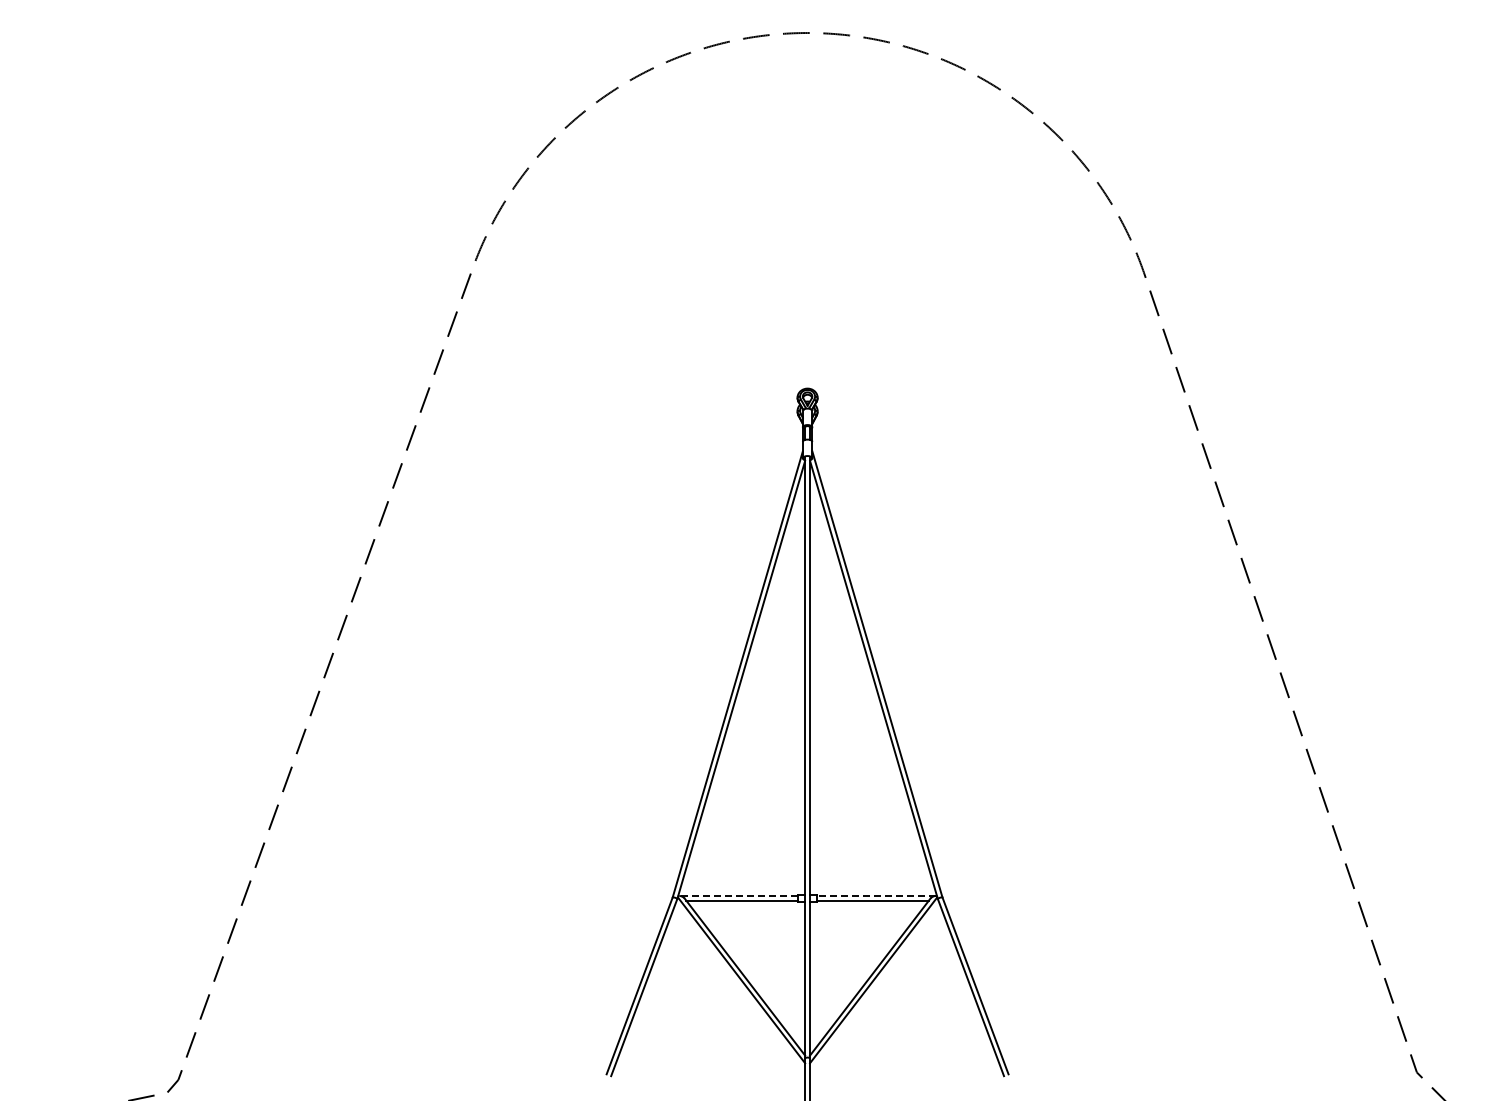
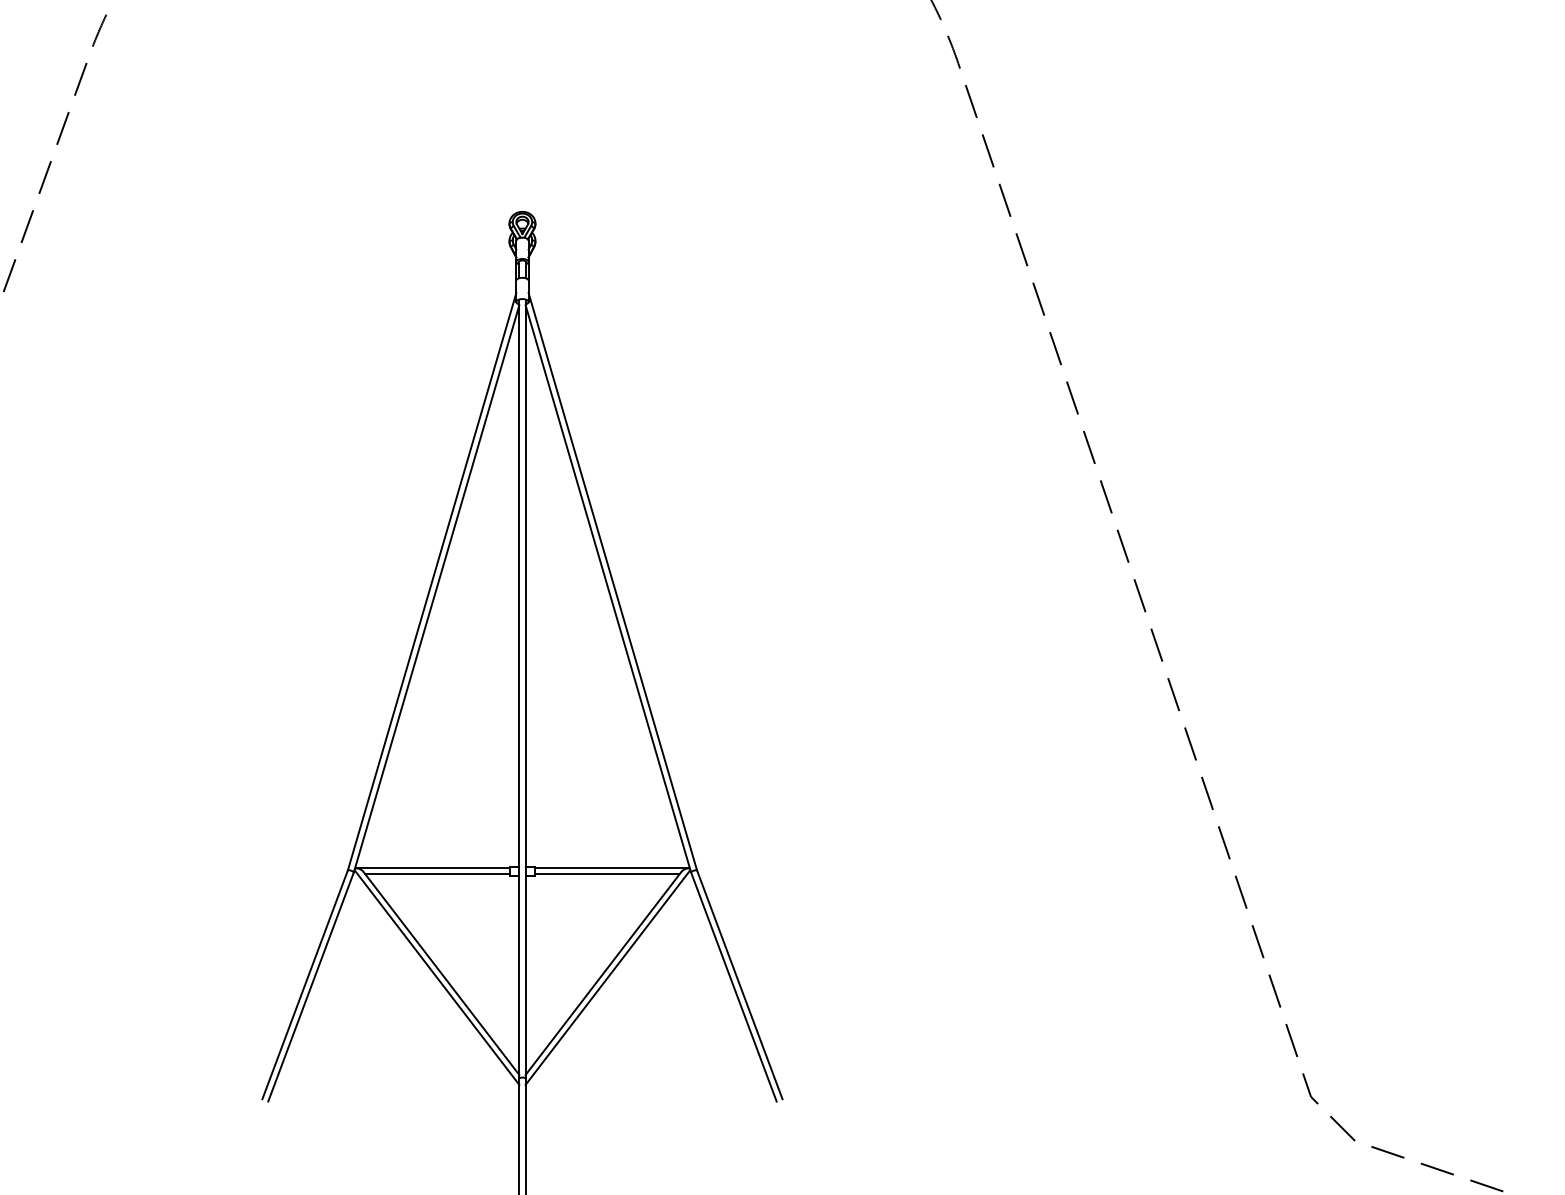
line: (738, 895) -> (433, 867), dashed -> solid
line: (875, 895) -> (610, 867), dashed -> solid

